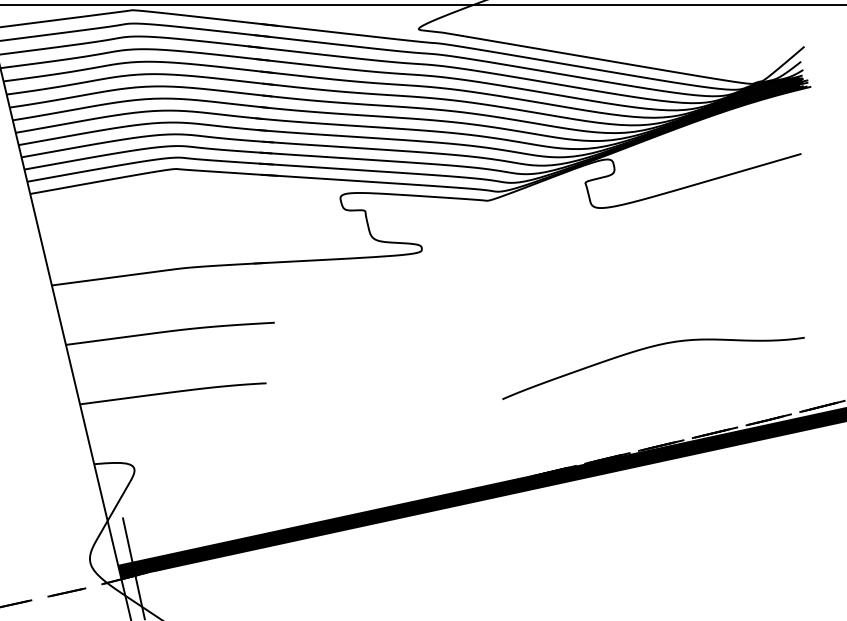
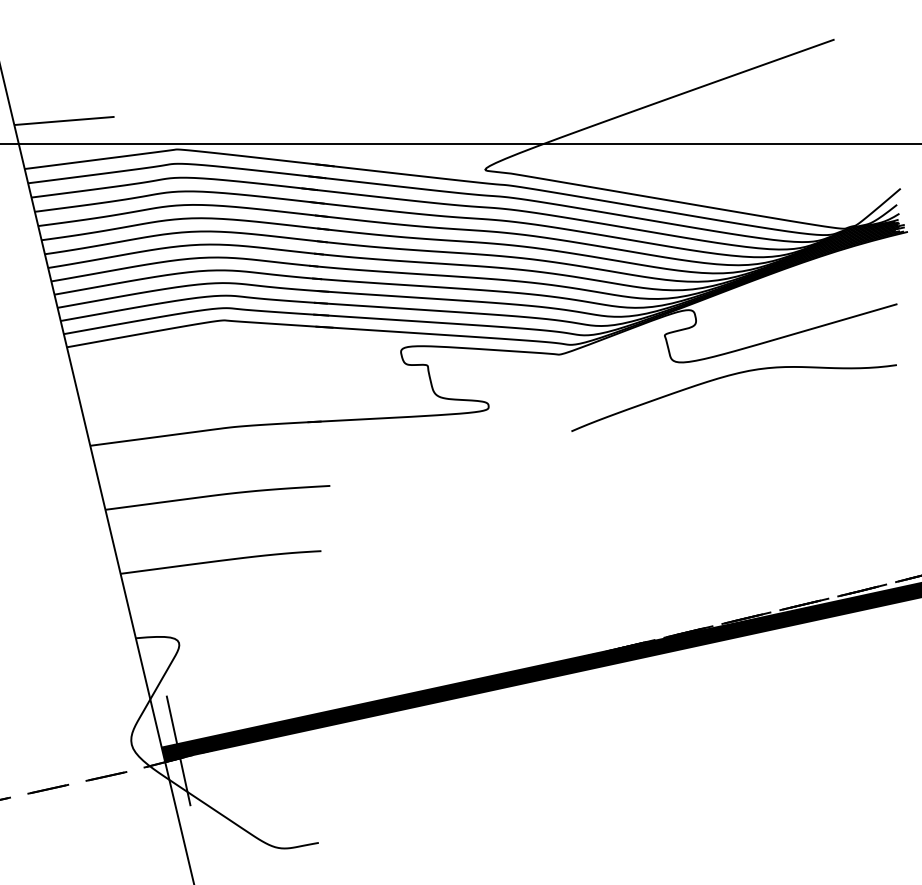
curve: (646, 349) -> (726, 377), moved

